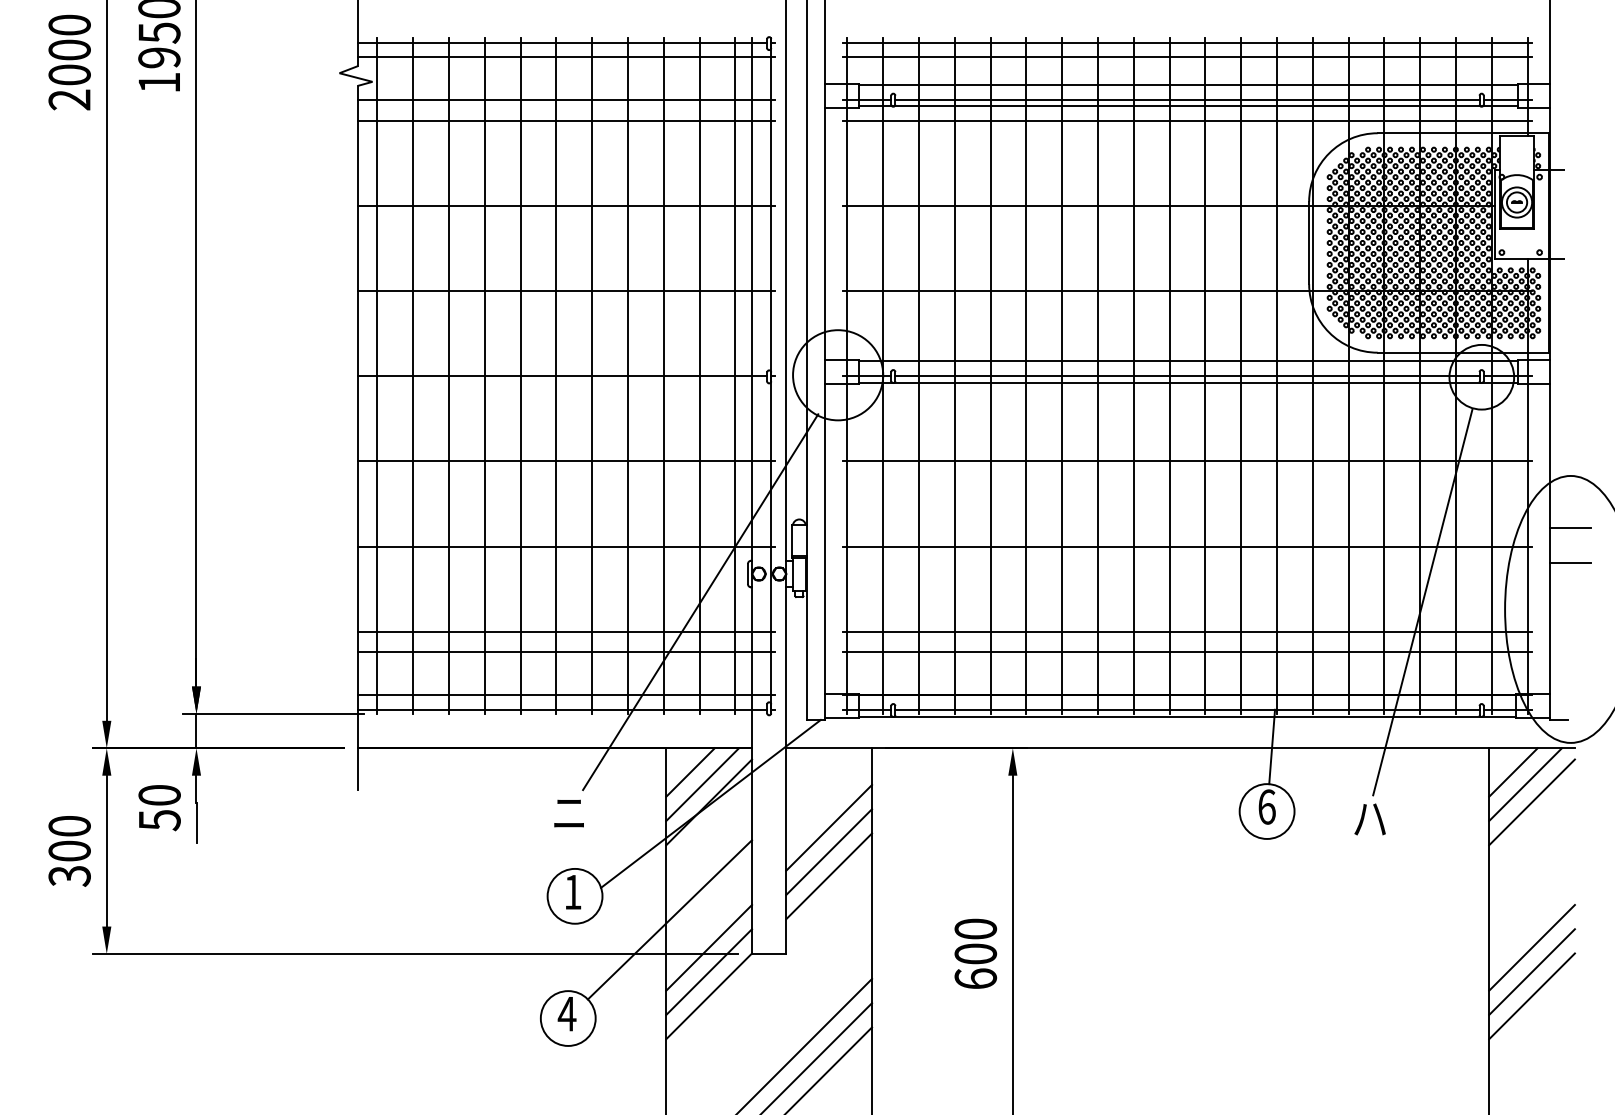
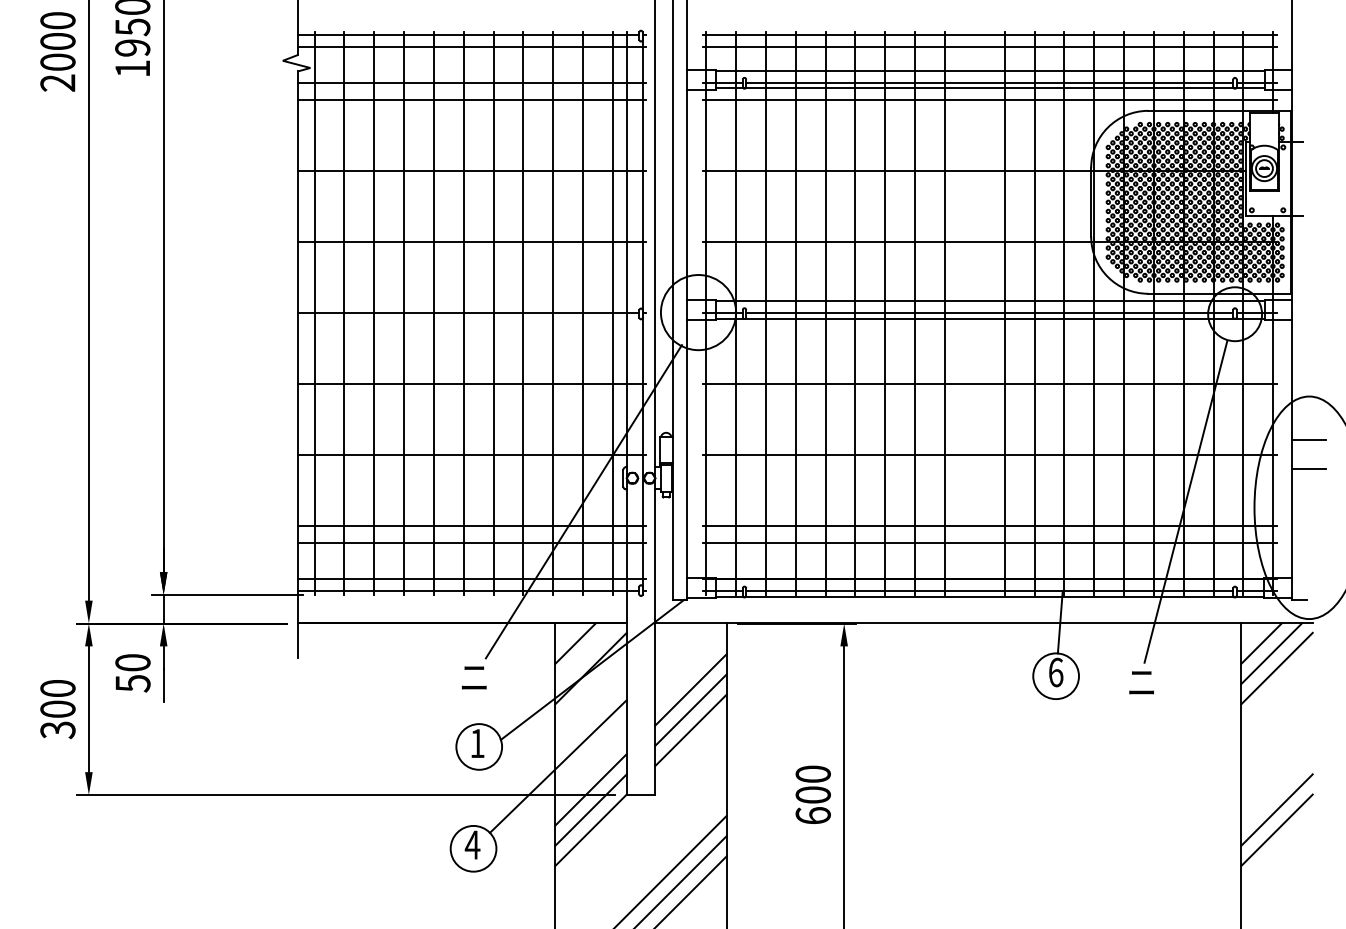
line: (1169, 375) -> (974, 312), removed
line: (702, 784) -> (585, 653), removed
text: (1369, 819) -> (1141, 682), ハ -> ニ
line: (1531, 947) -> (1276, 789), removed

